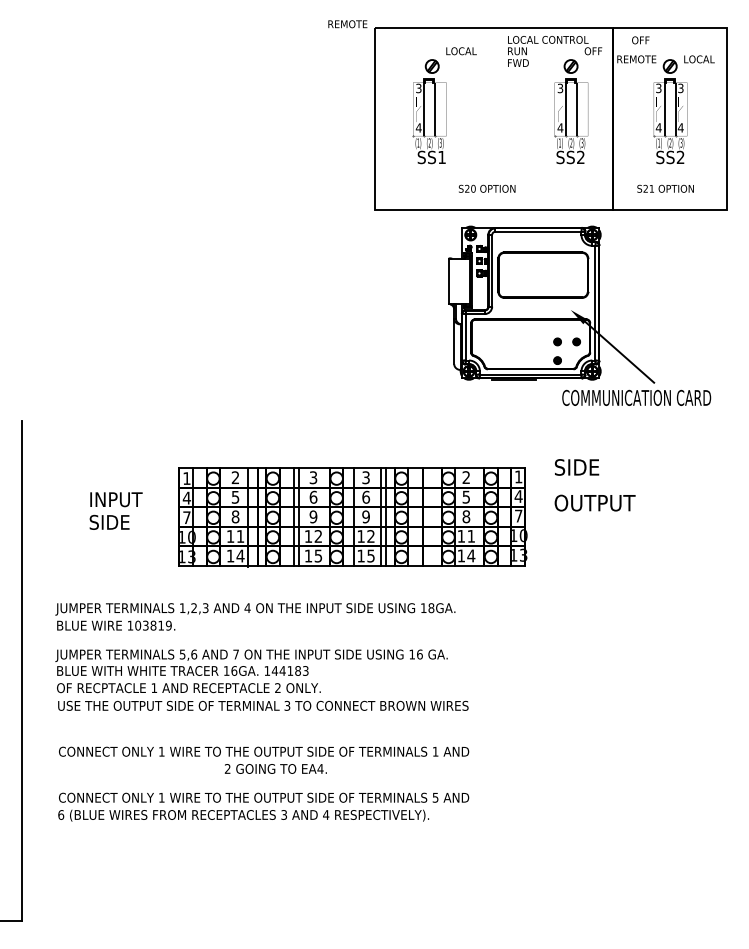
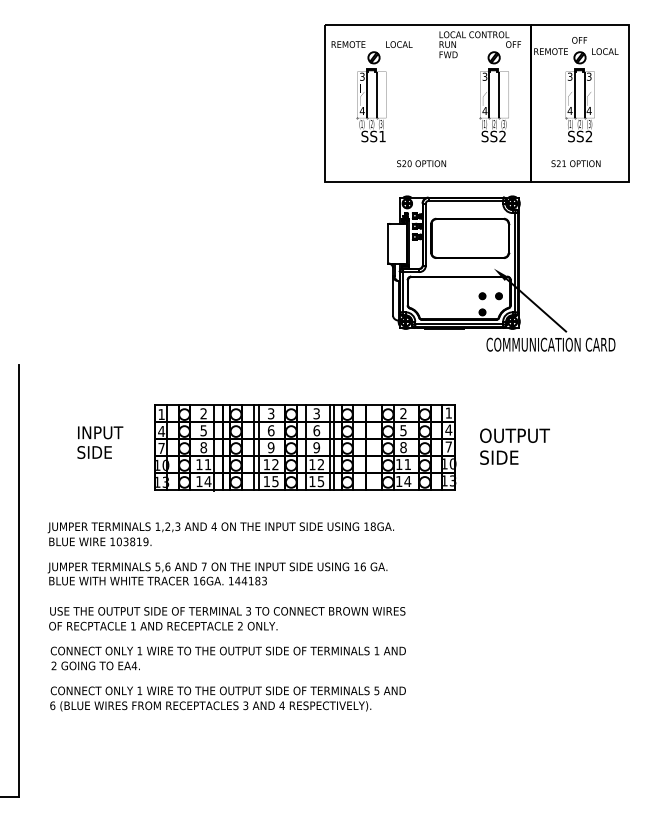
text: (347, 24) -> (348, 44), moved
text: (640, 40) -> (579, 40), moved
text: (577, 467) -> (499, 457), moved
text: (188, 688) -> (162, 626), moved
text: (275, 768) -> (95, 665), moved

